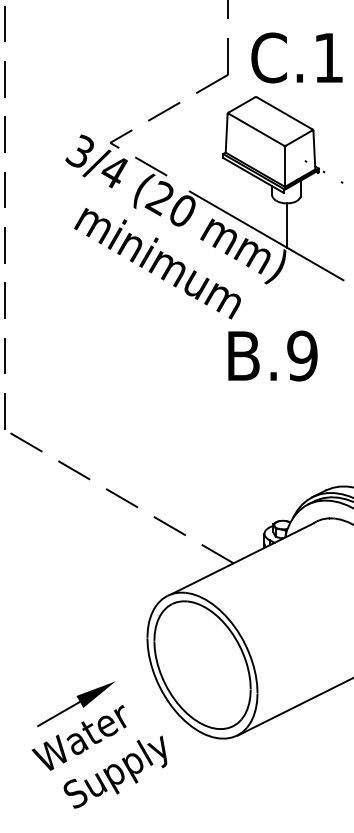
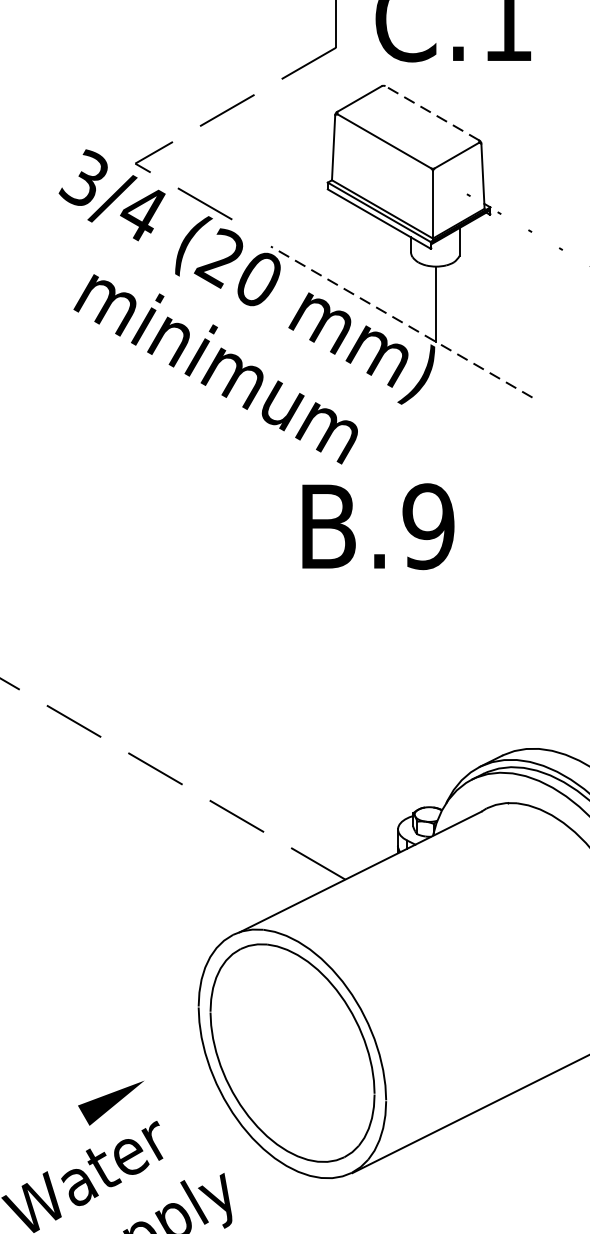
line: (284, 113) -> (432, 113), solid -> dashed
line: (266, 235) -> (401, 321), solid -> dashed
text: (272, 355) -> (377, 525), moved
line: (58, 713) -> (47, 1135), removed

